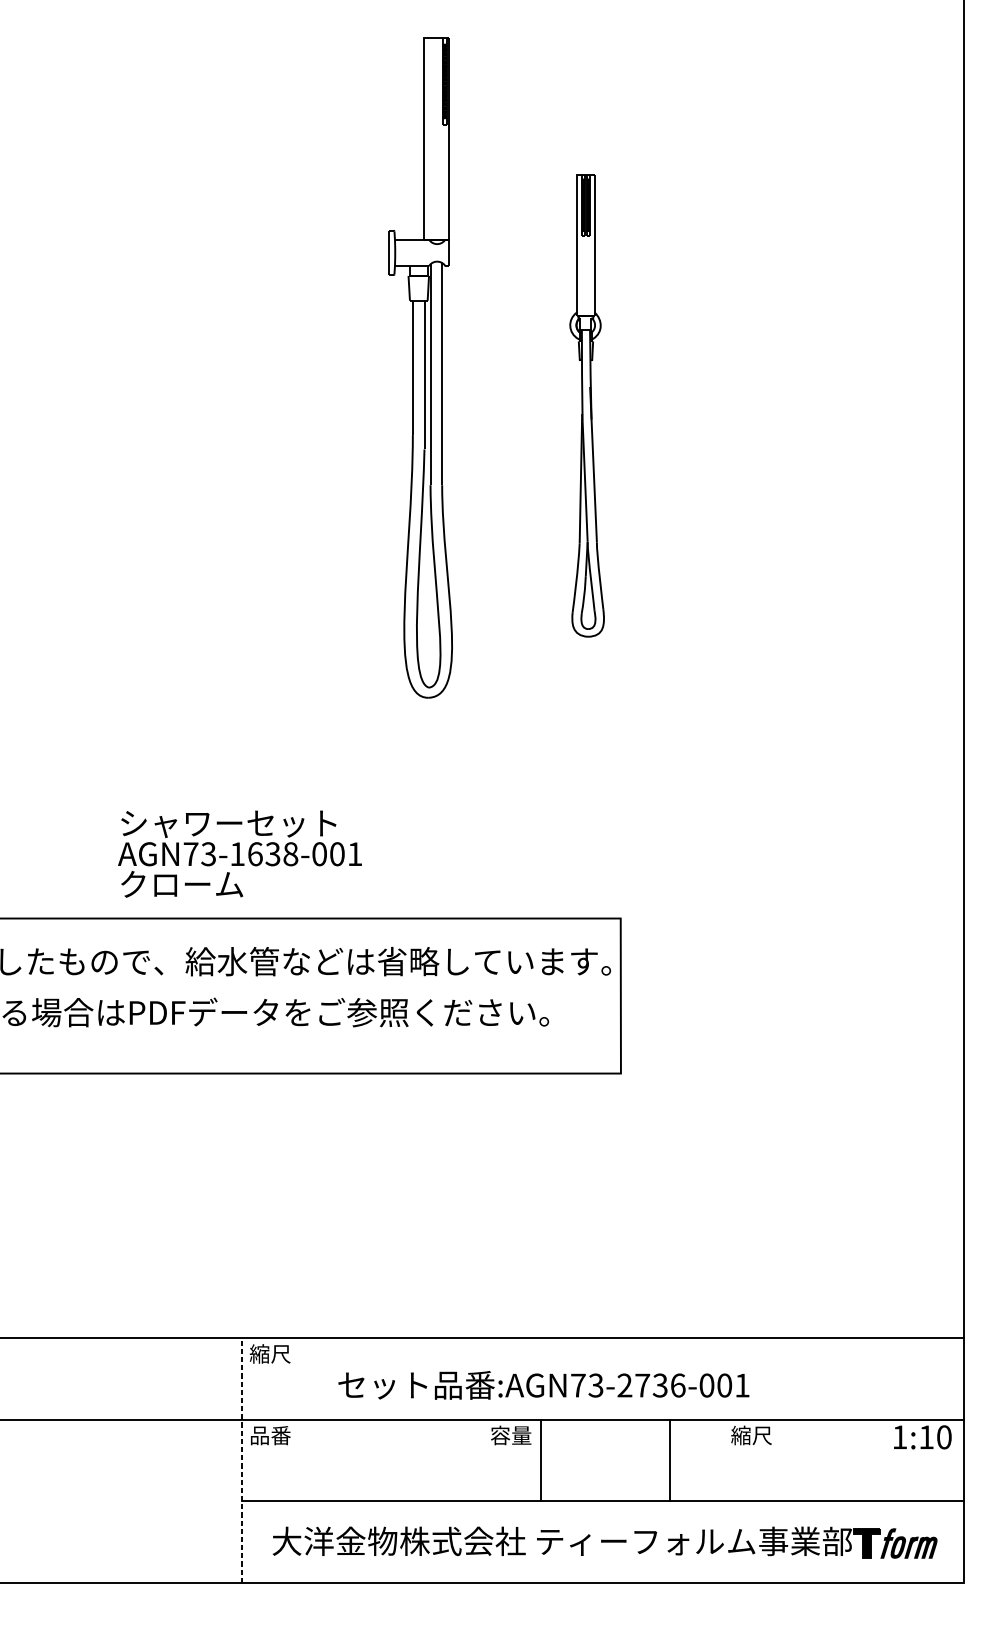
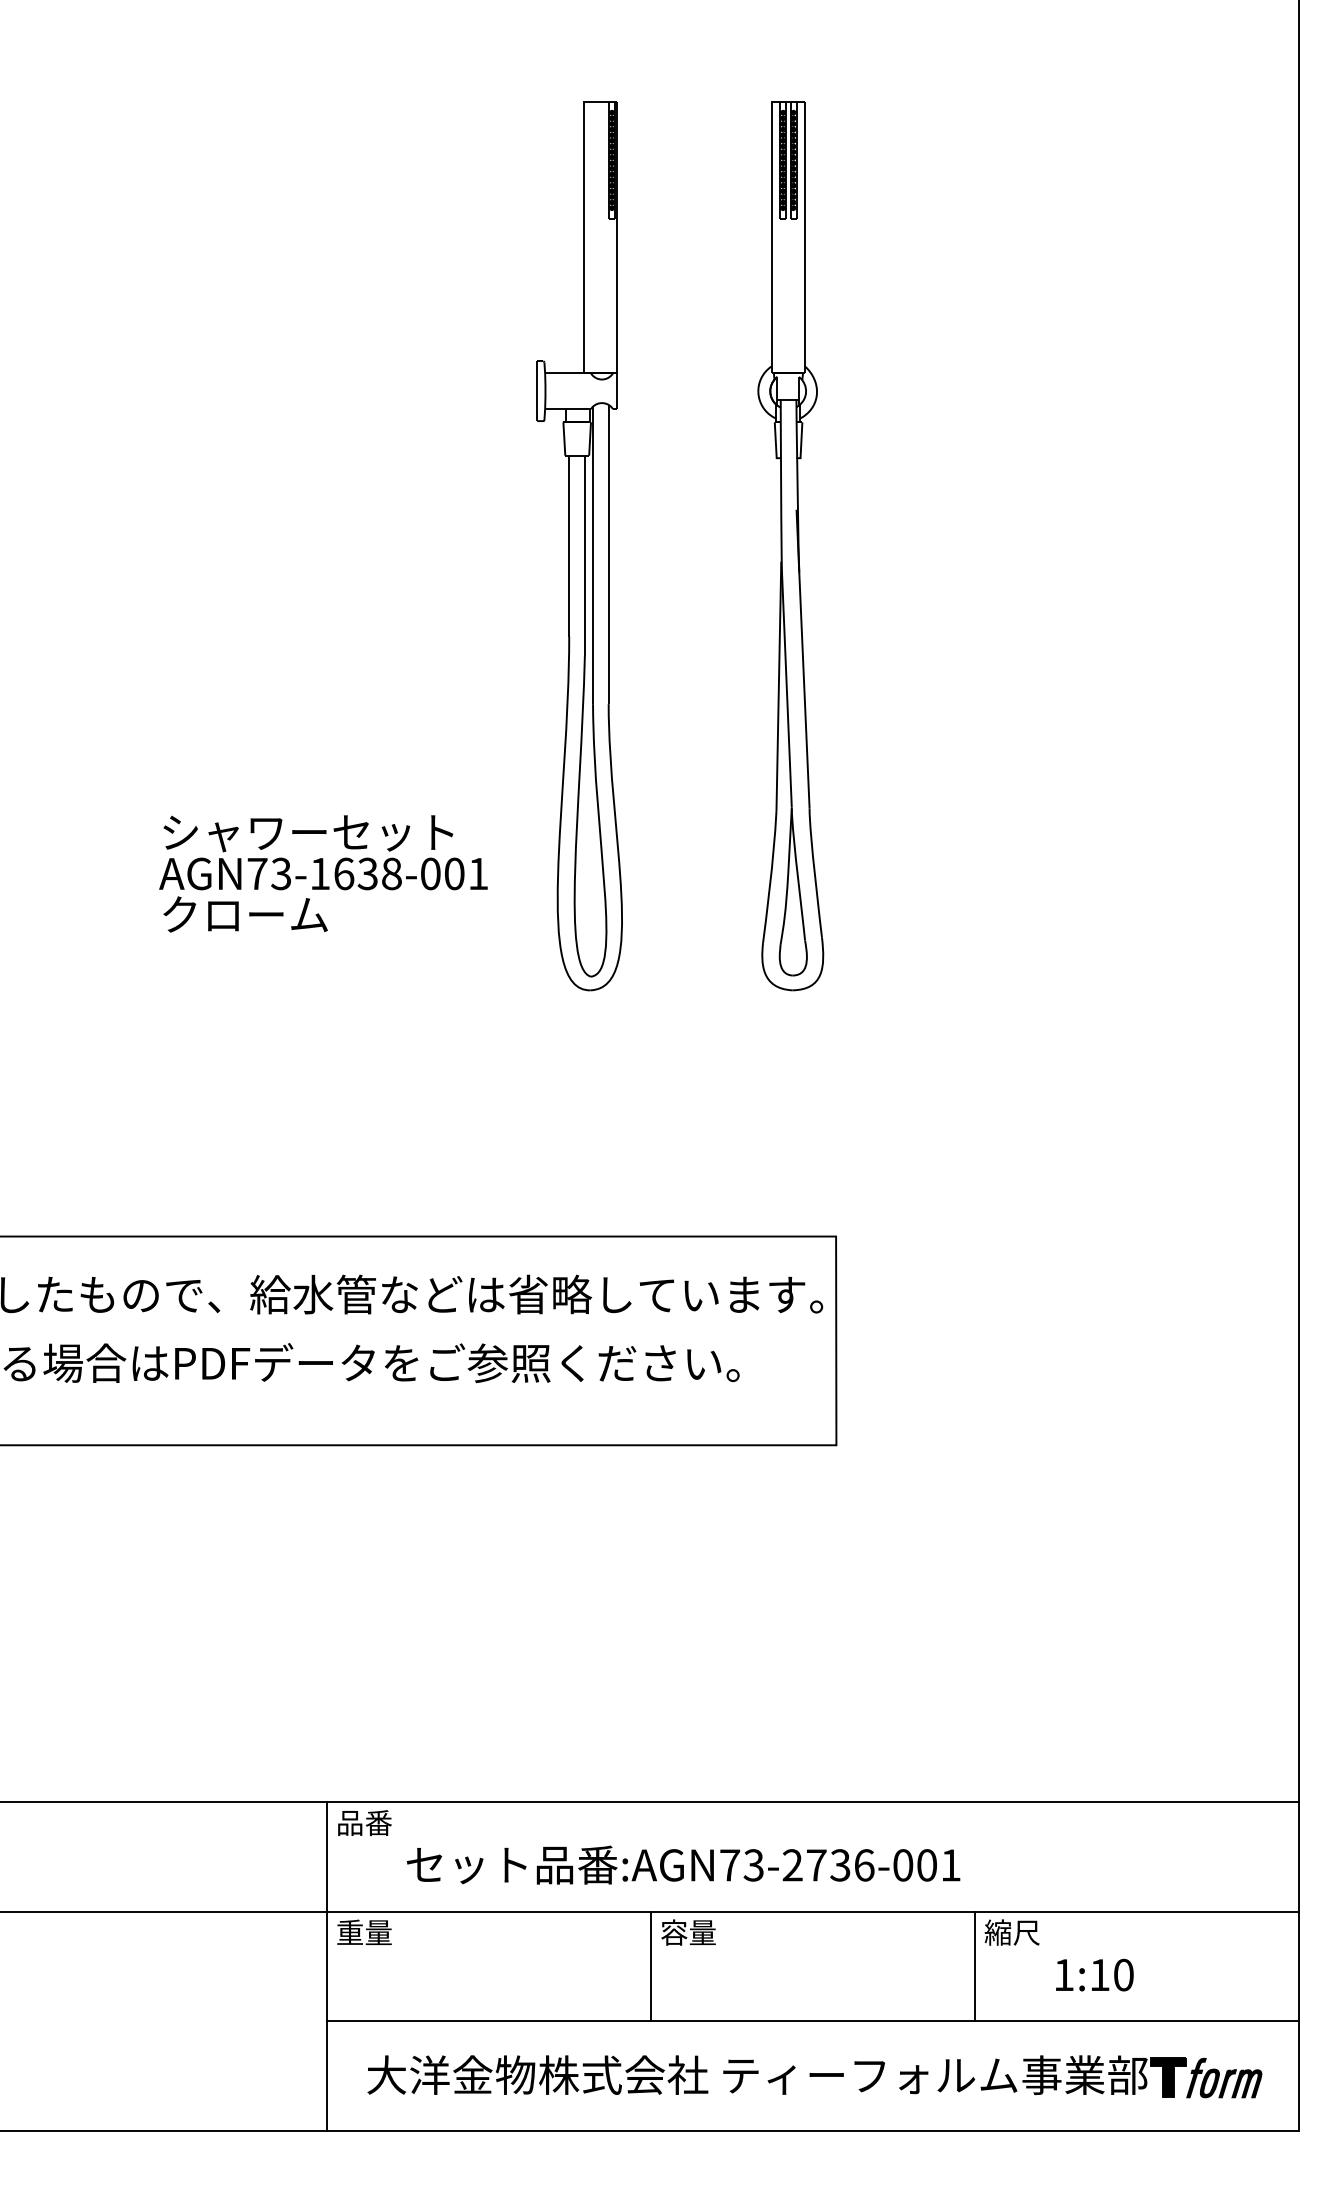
part: (420, 368) -> (579, 546), moved
part: (586, 406) -> (790, 546), size x1.43
text: (240, 853) -> (323, 873), moved
text: (269, 1353) -> (363, 1822), 縮尺 -> 品番
text: (543, 1384) -> (683, 1864), moved
text: (270, 1435) -> (364, 1932), 品番 -> 重量
text: (922, 1436) -> (1094, 1974), moved
line: (242, 1460) -> (326, 1966), dashed -> solid
line: (540, 1460) -> (650, 1966), moved
line: (670, 1460) -> (974, 1966), moved

